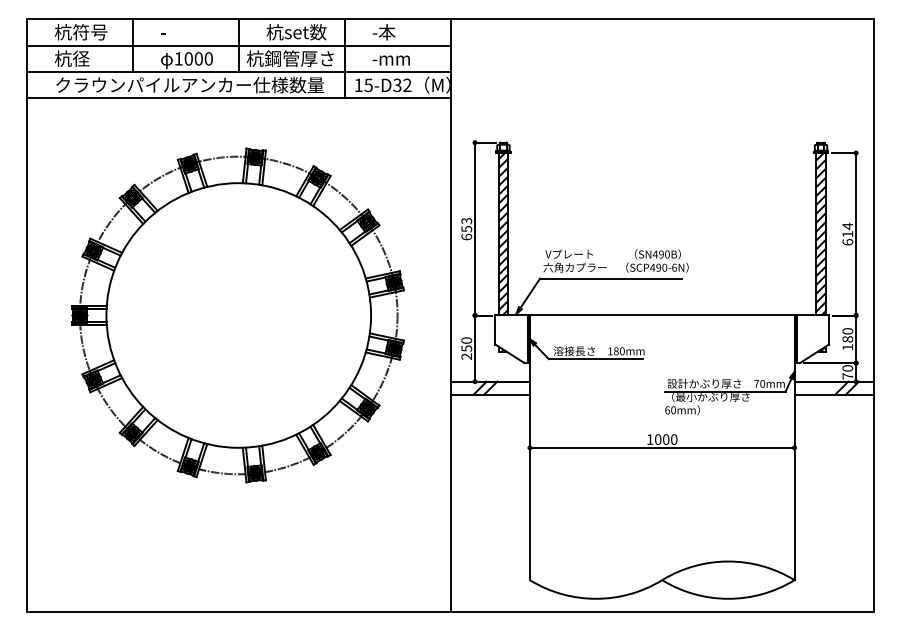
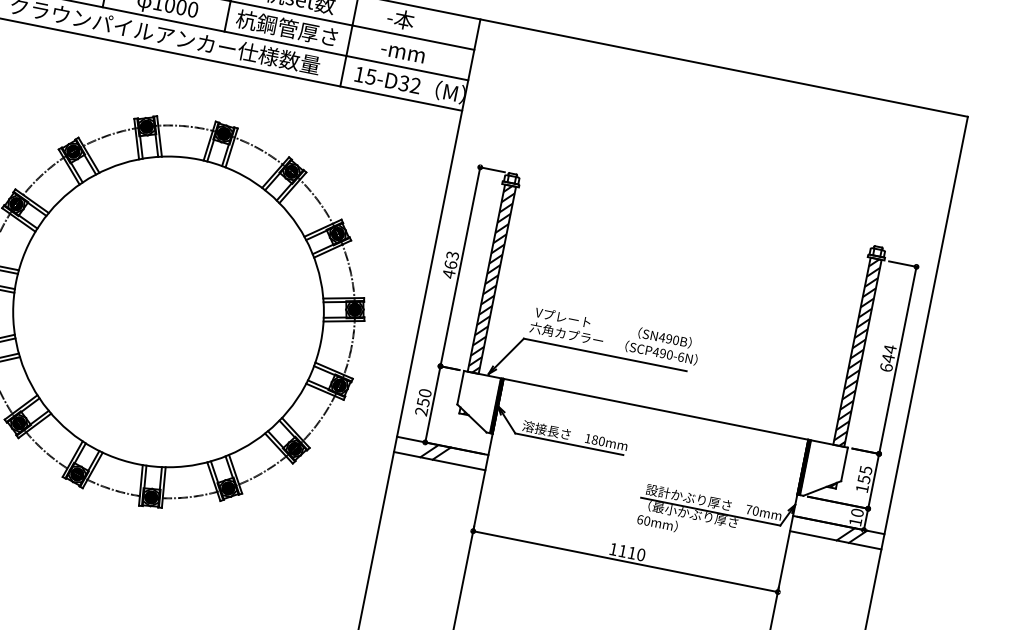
text: (466, 232) -> (449, 268), 653 -> 463
text: (847, 233) -> (888, 357), 614 -> 644
text: (847, 335) -> (864, 474), 180 -> 155
text: (847, 376) -> (855, 522), 70 -> 10
text: (662, 439) -> (627, 552), 1000 -> 1110

